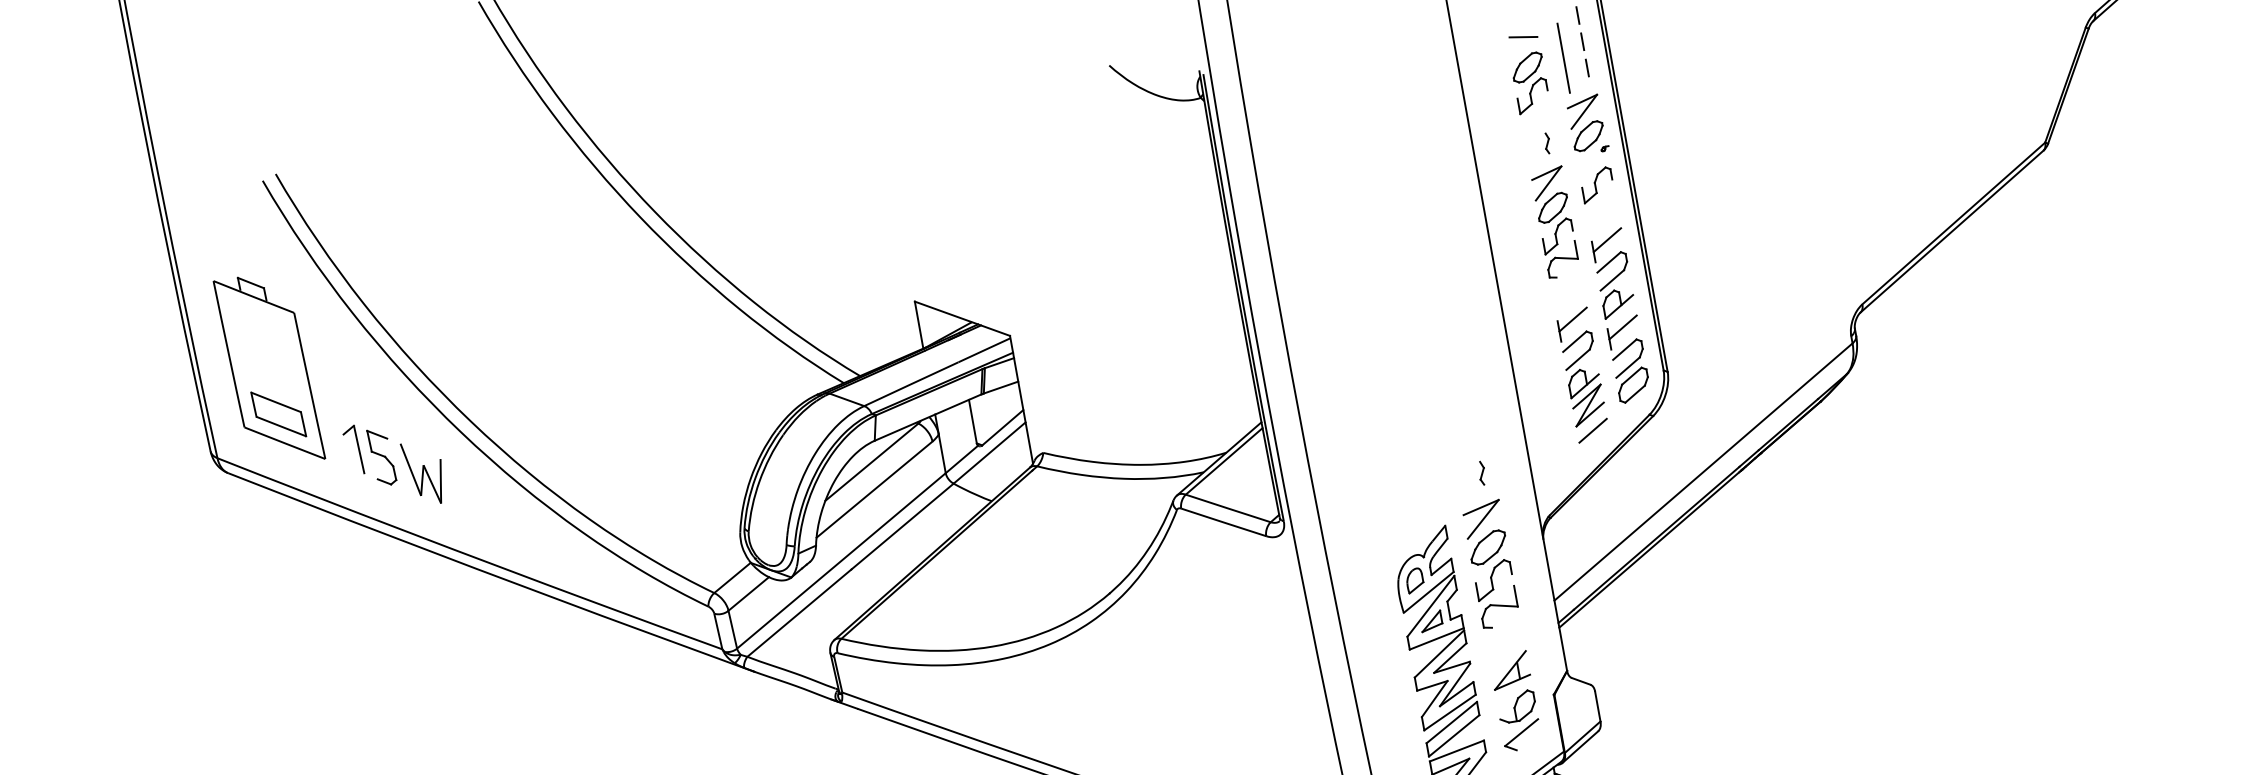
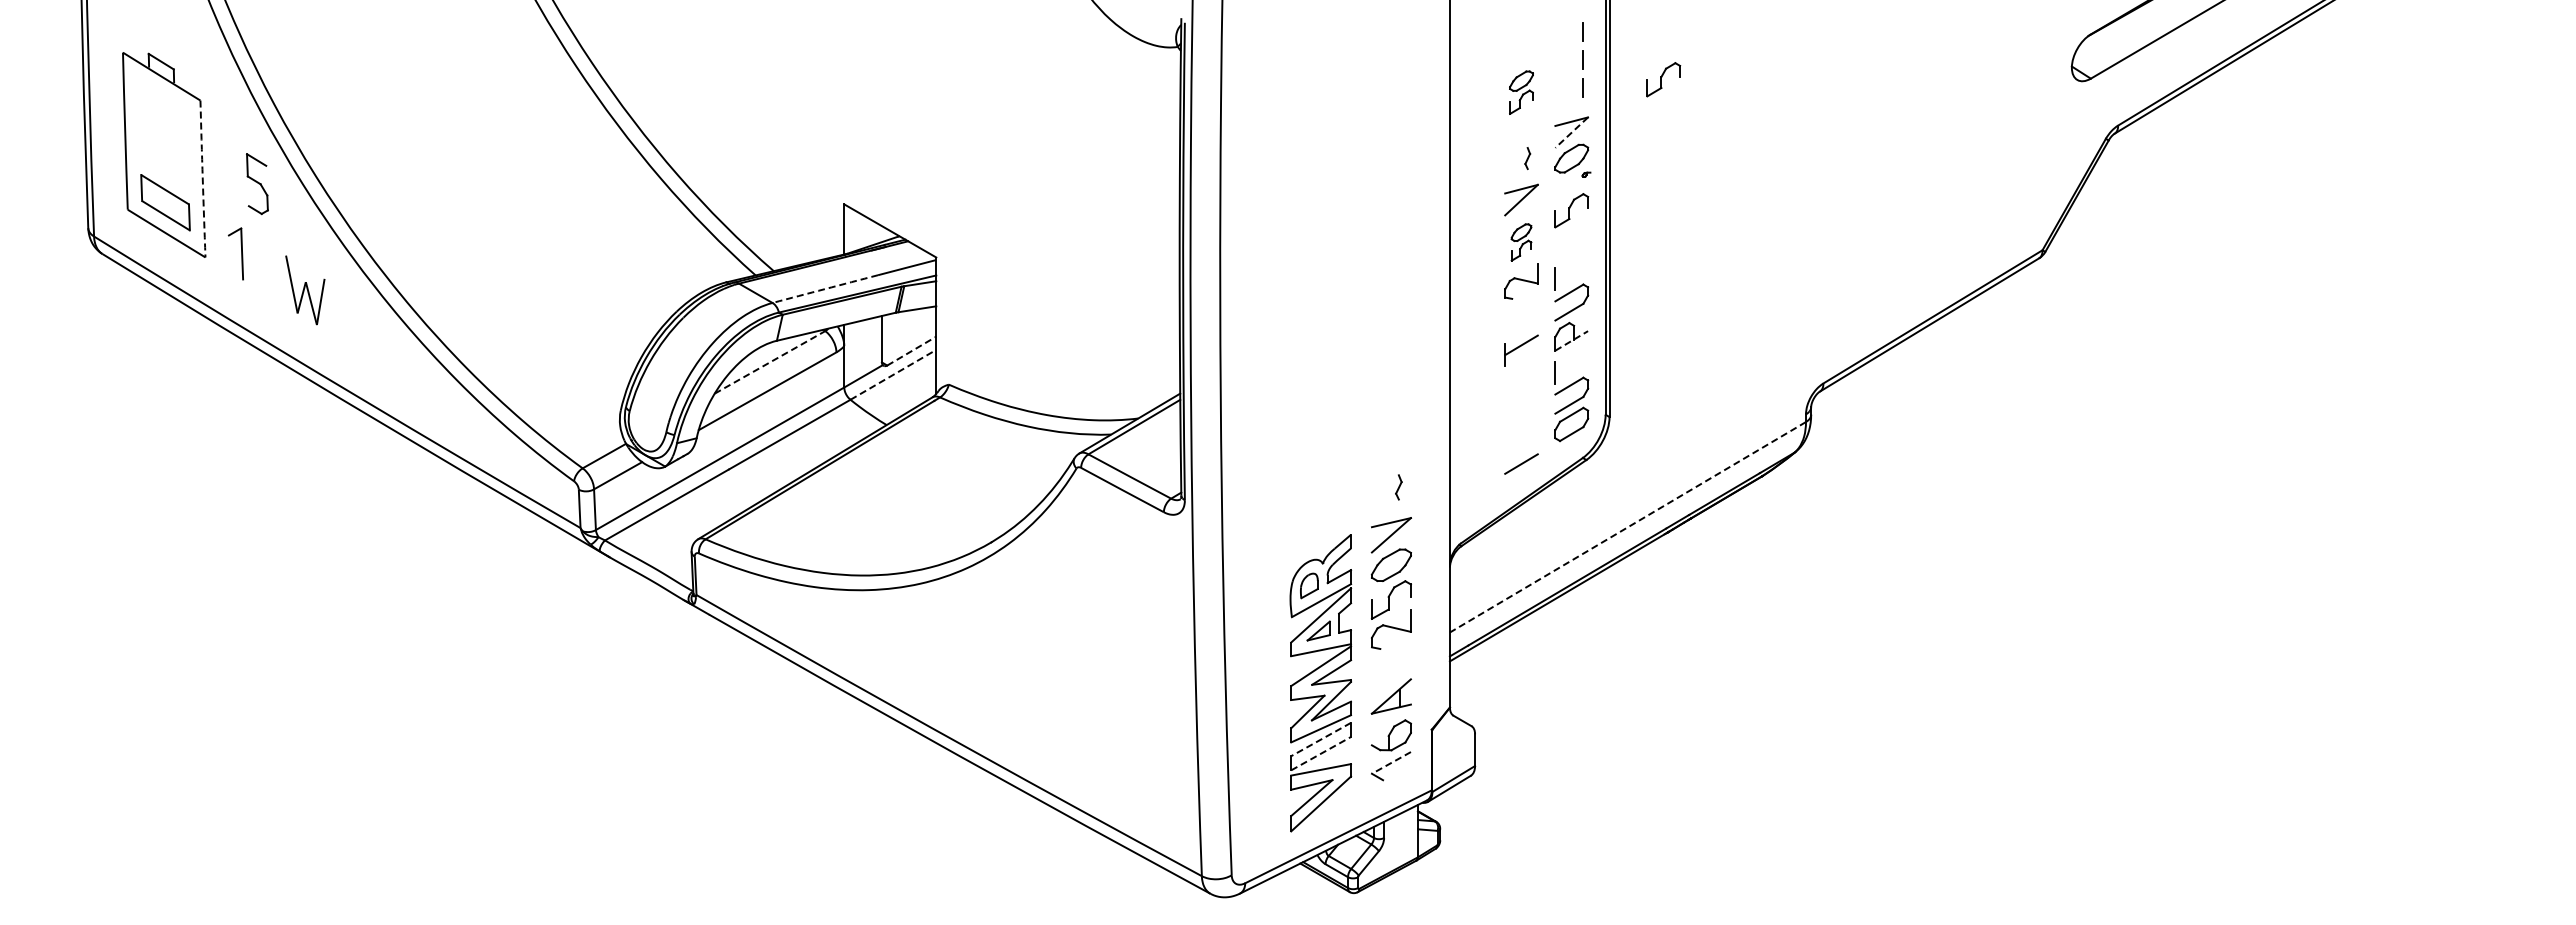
line: (1523, 36) -> (1522, 43), removed
part: (1661, 46) -> (1663, 79), added
line: (1563, 58) -> (1560, 73), removed
part: (1530, 82) -> (1521, 92), size x0.7
line: (1584, 111) -> (1571, 132), solid -> dashed
part: (1555, 223) -> (1521, 242), size x0.6
line: (1607, 240) -> (1571, 269), removed
line: (1620, 306) -> (1572, 340), solid -> dashed
line: (1622, 327) -> (1571, 362), removed
part: (1583, 378) -> (1521, 408), removed
arc: (911, 384) -> (825, 289), solid -> dashed
arc: (309, 386) -> (202, 179), solid -> dashed
line: (1003, 427) -> (912, 350), solid -> dashed
line: (989, 452) -> (893, 374), solid -> dashed
part: (382, 457) -> (257, 184), moved
line: (872, 462) -> (770, 362), solid -> dashed
line: (1703, 472) -> (1627, 527), solid -> dashed
line: (1451, 722) -> (1320, 739), solid -> dashed
line: (1521, 733) -> (1391, 763), solid -> dashed
line: (1454, 735) -> (1321, 753), solid -> dashed

